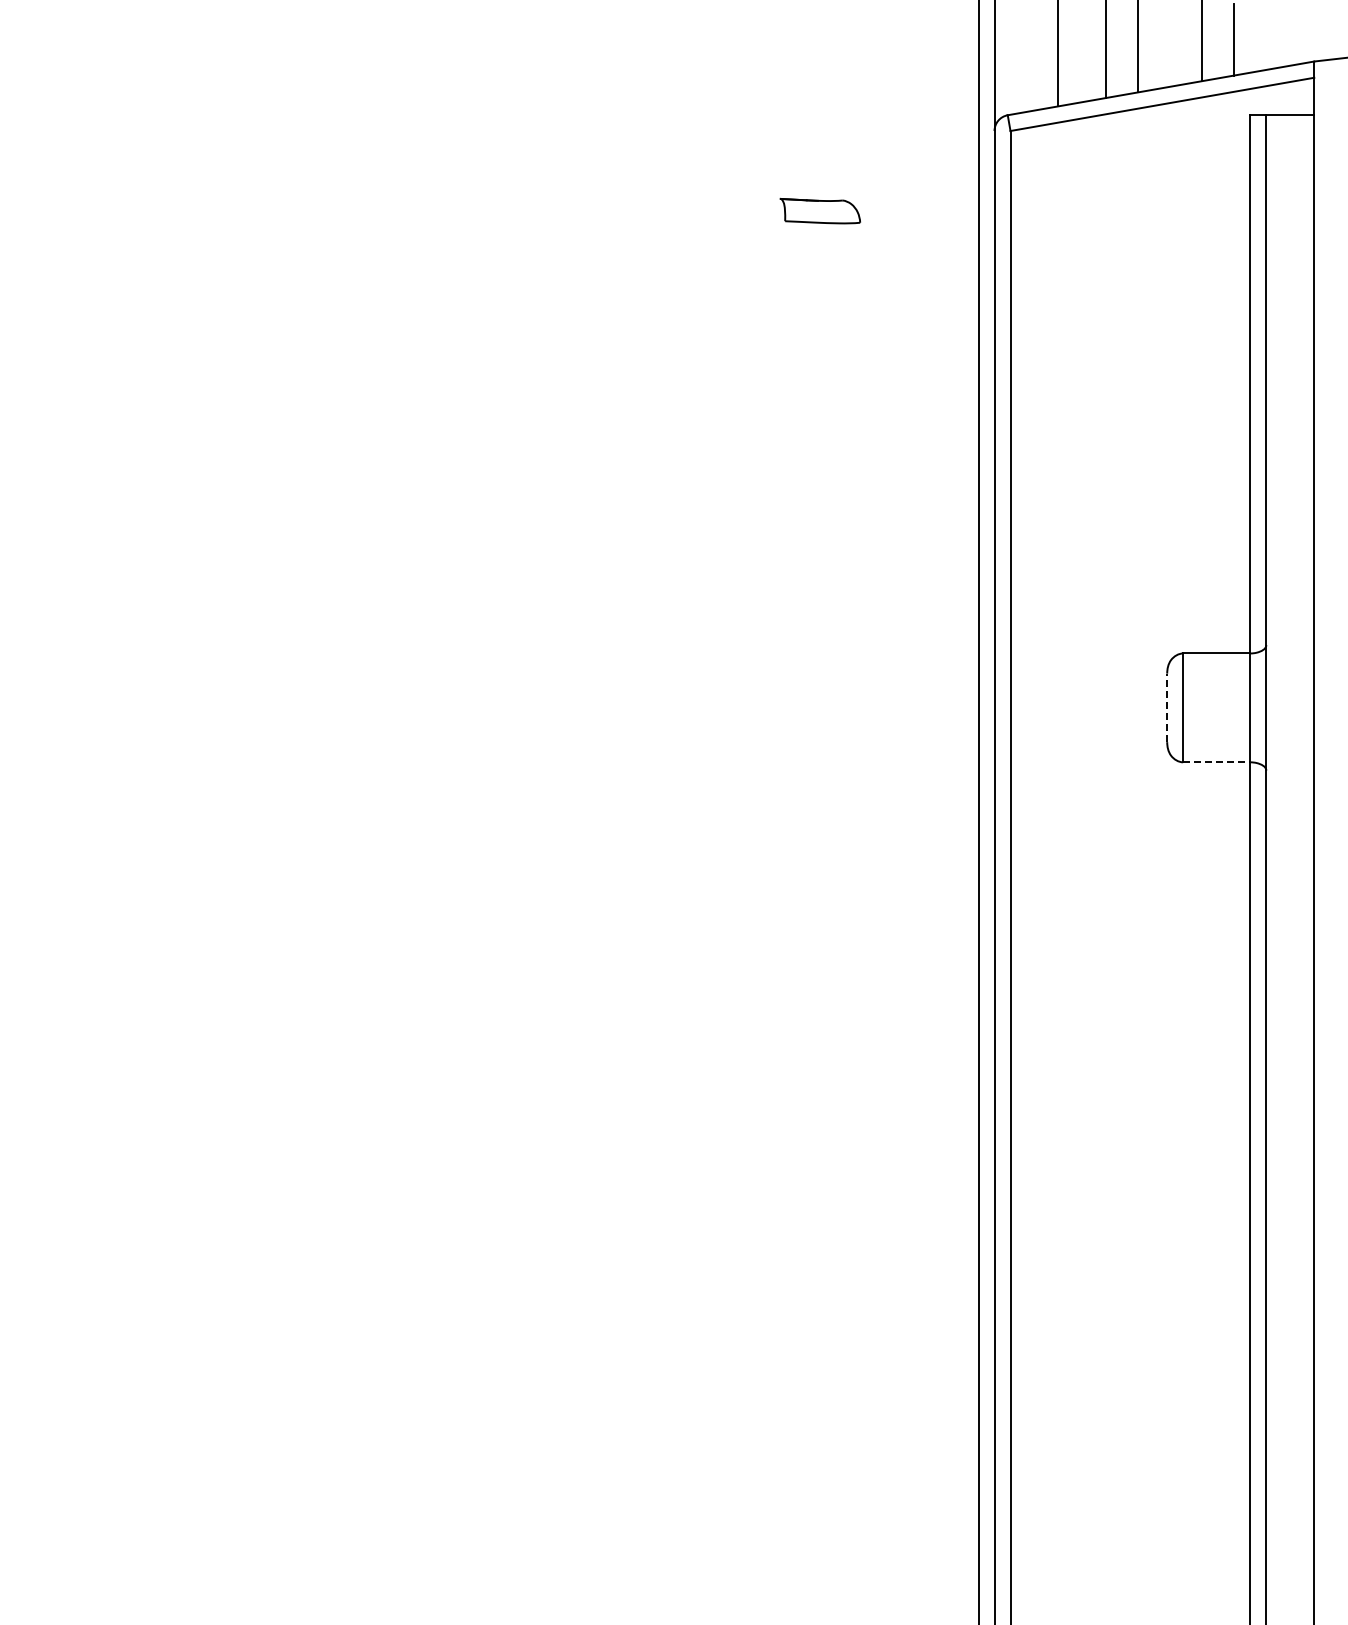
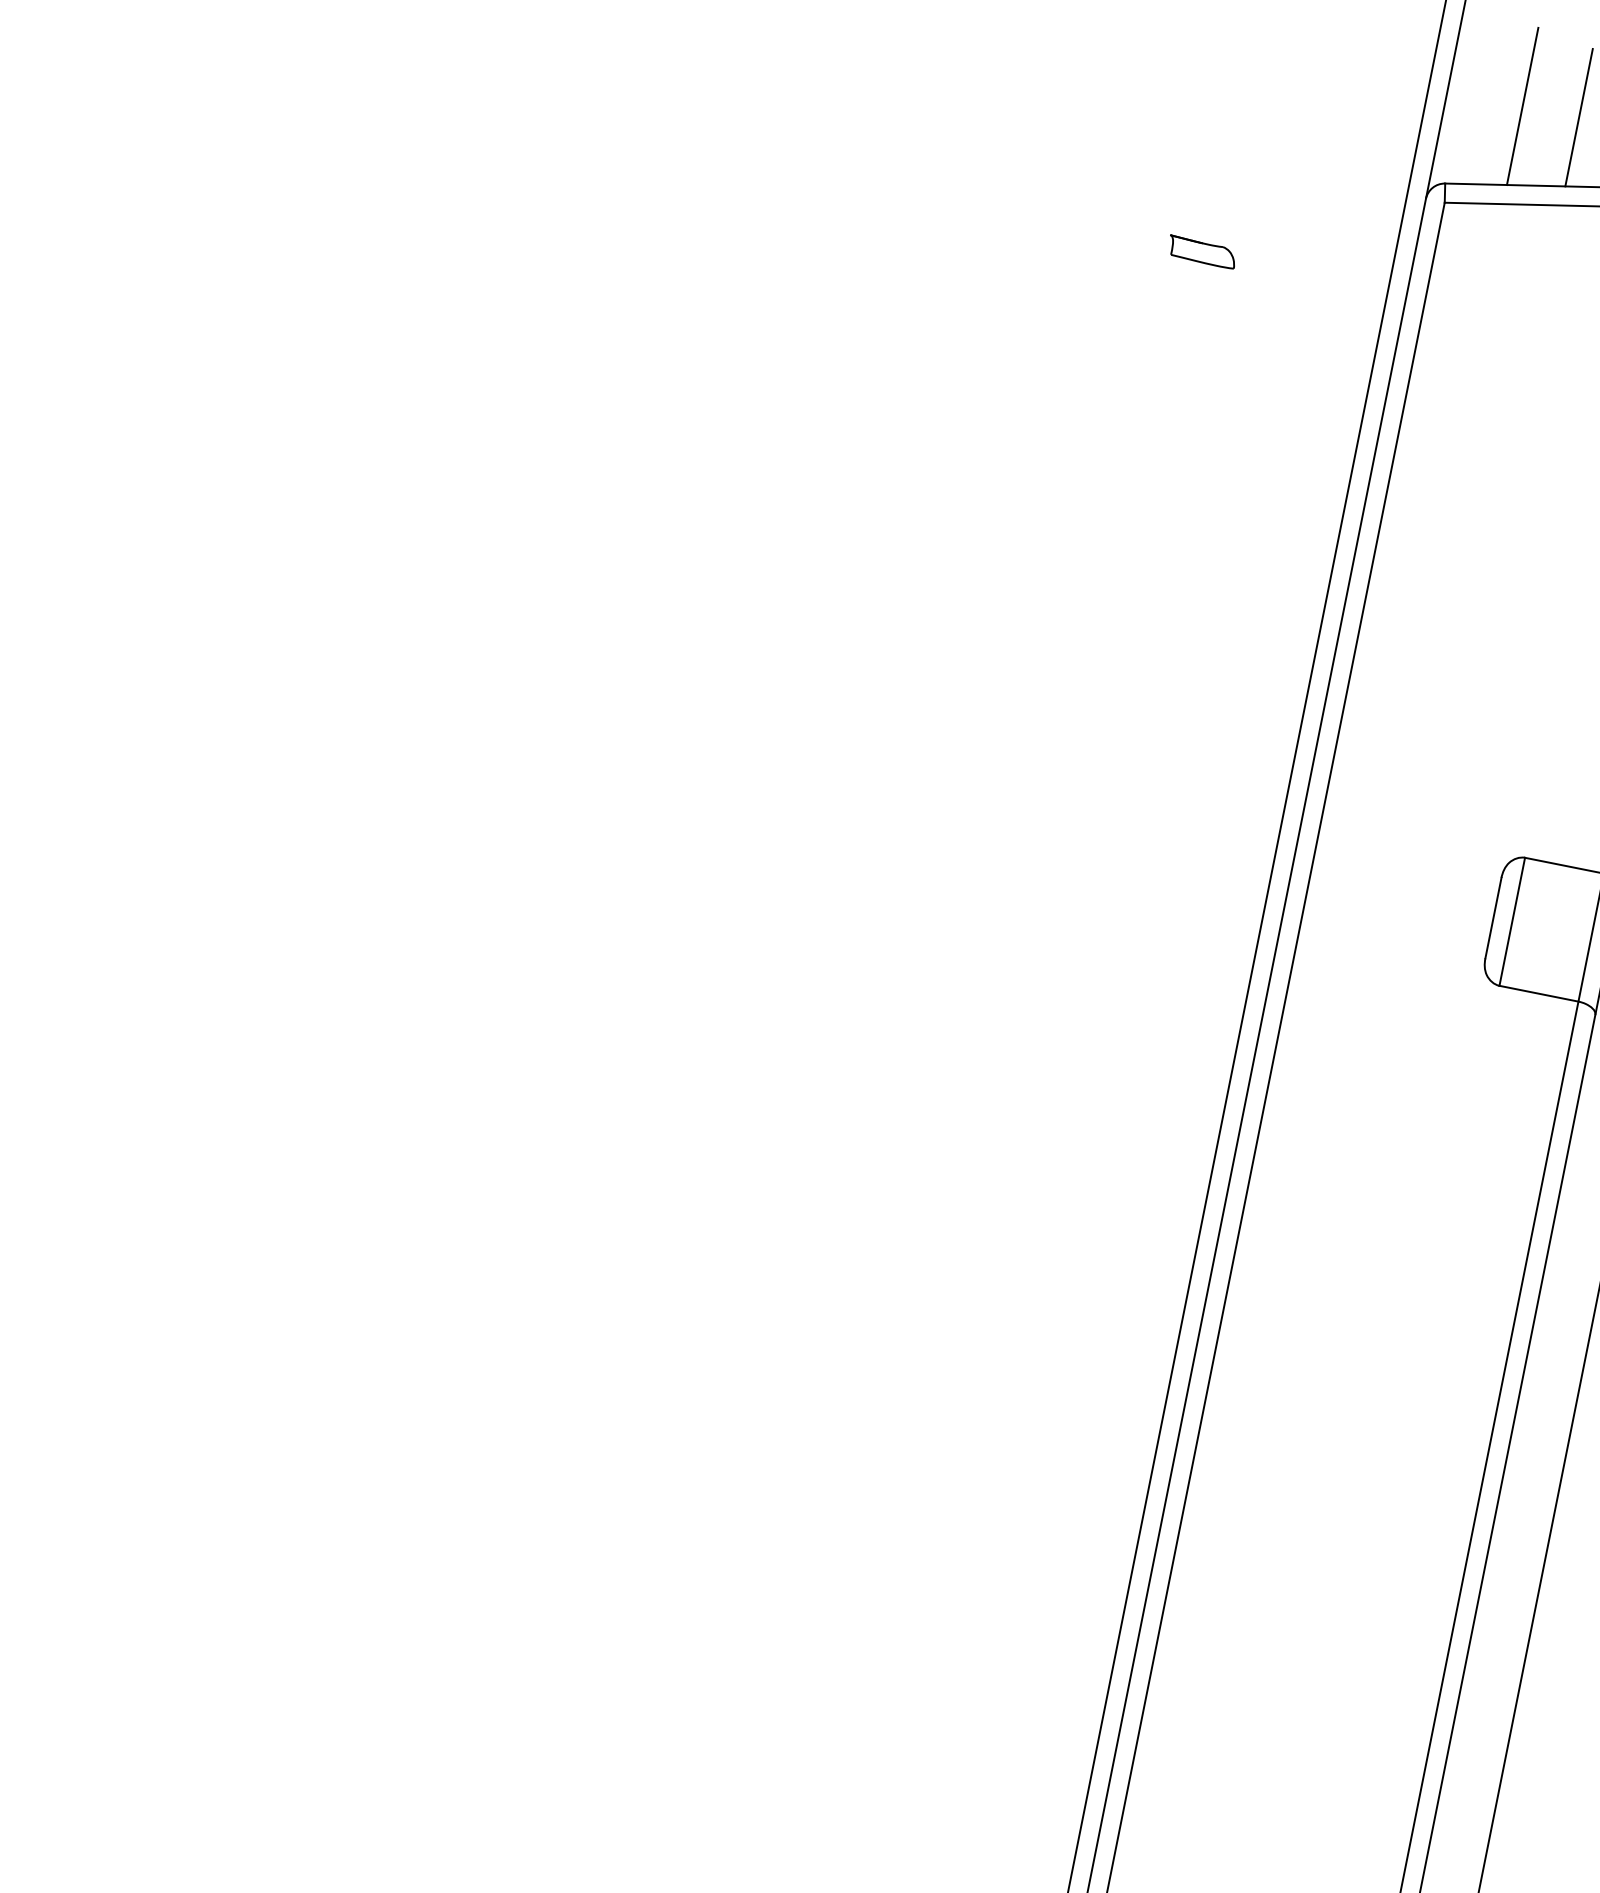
part: (820, 210) -> (1202, 251), size x0.71
line: (1167, 707) -> (1493, 917), dashed -> solid
line: (1216, 762) -> (1538, 993), dashed -> solid

